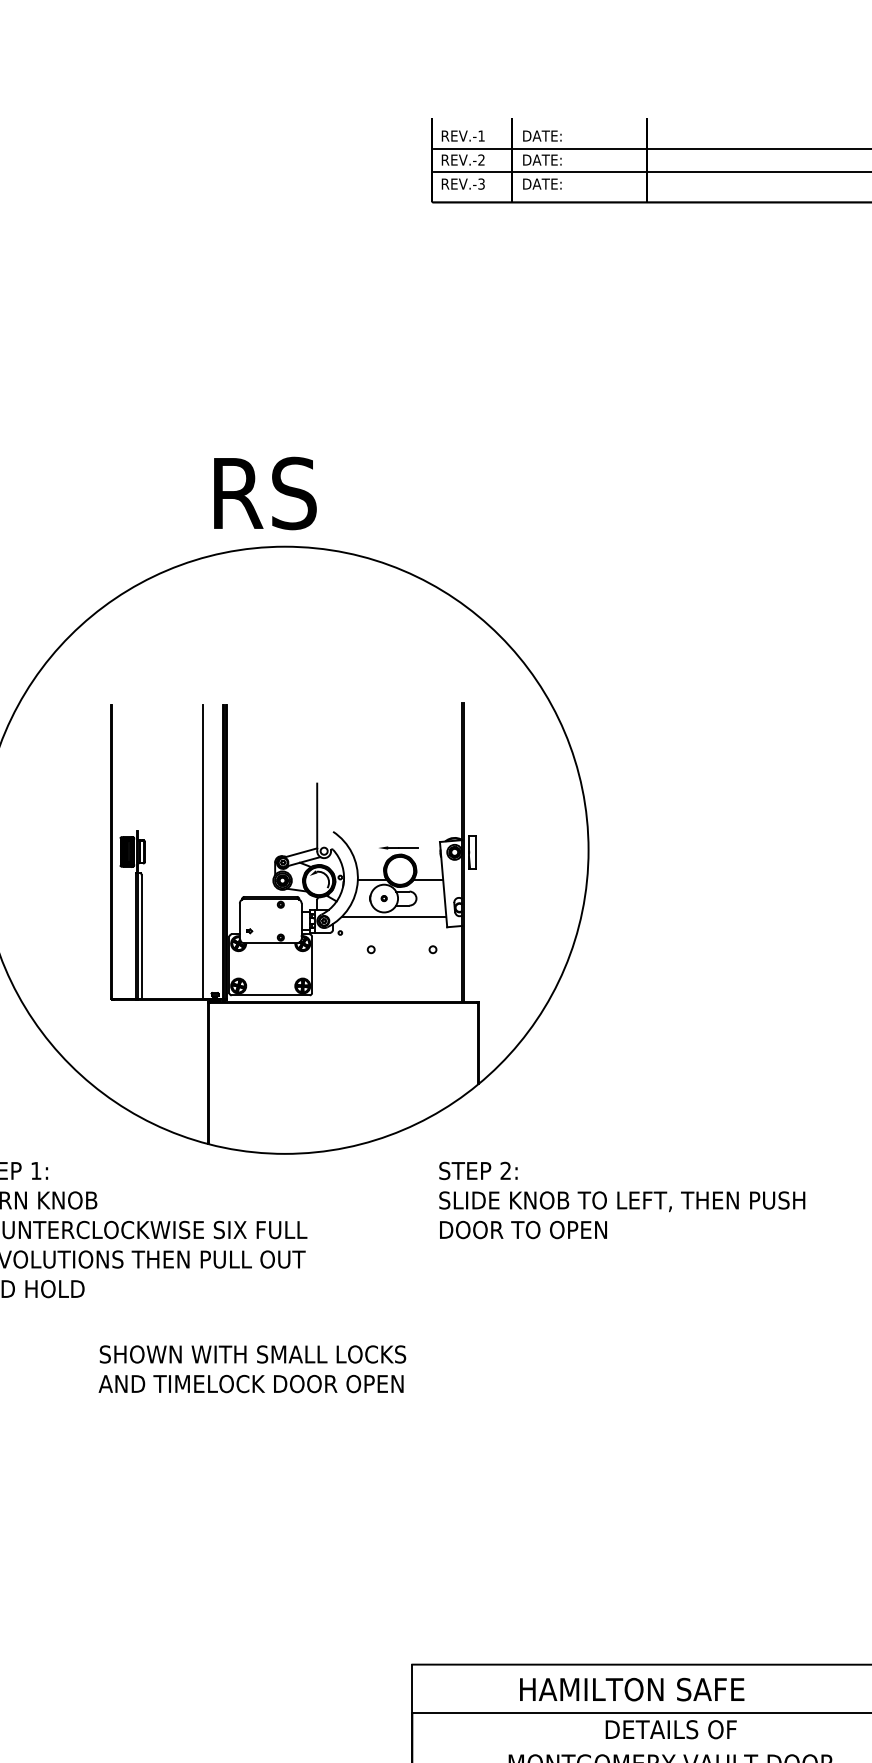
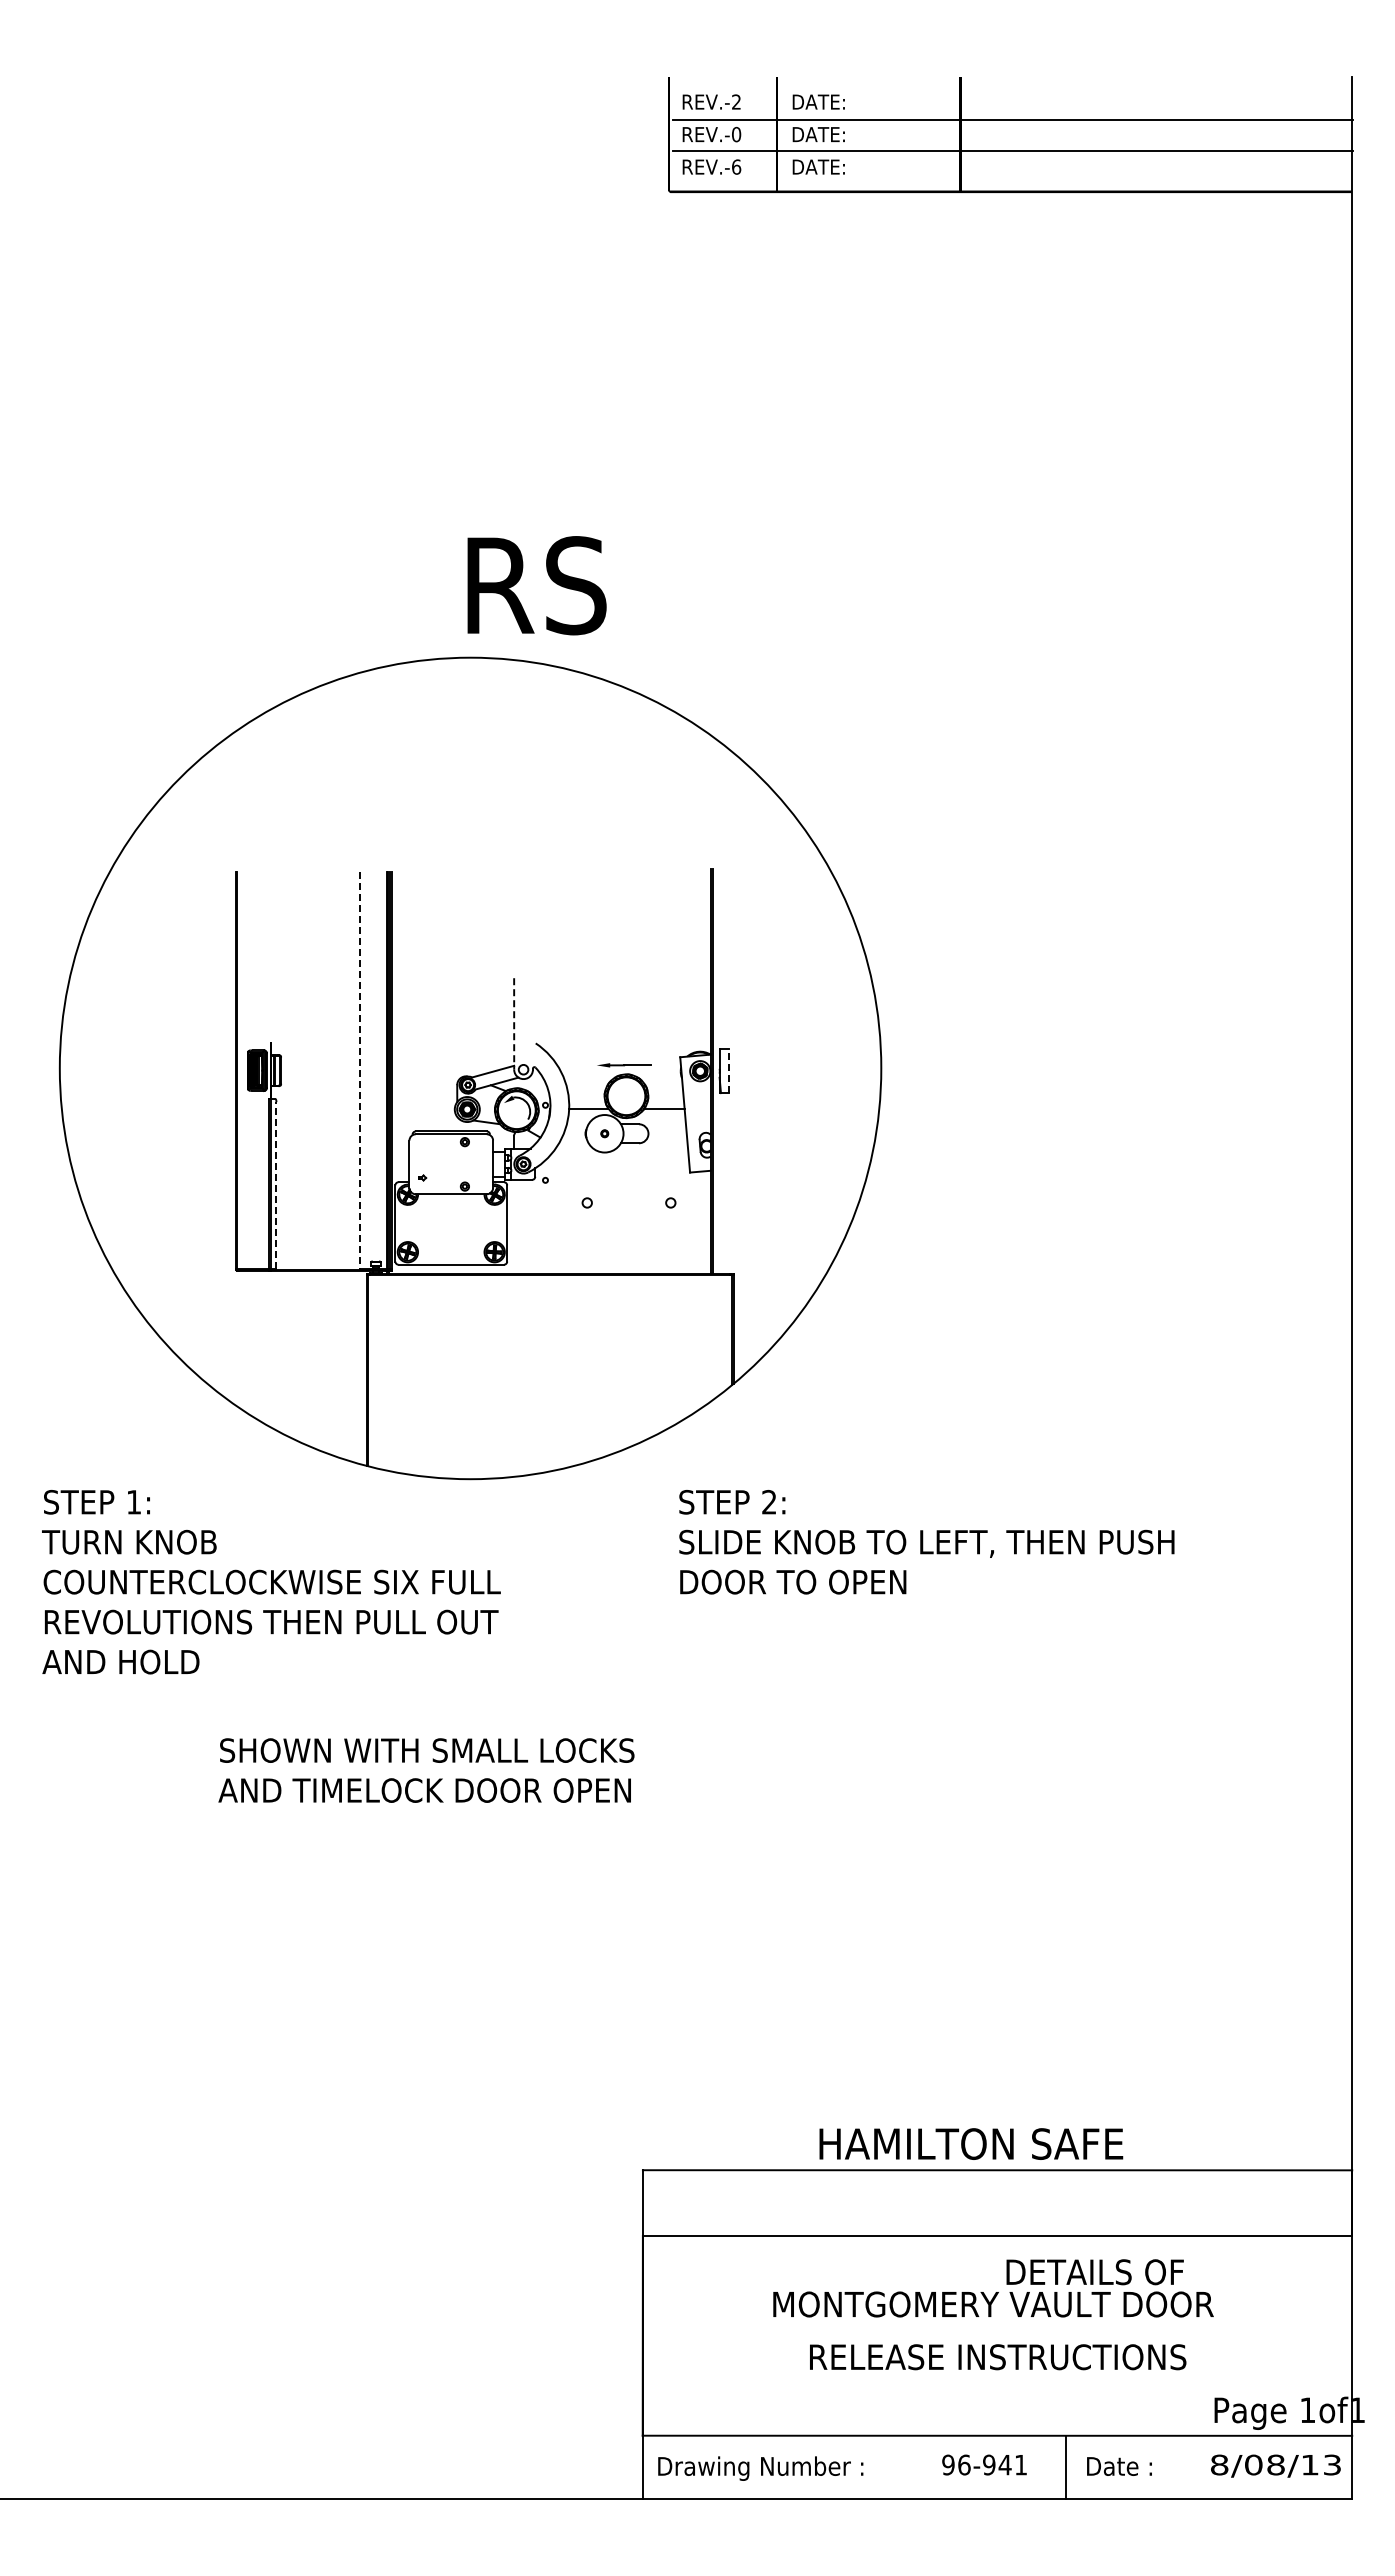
text: (481, 135) -> (736, 101), REV.-1 -> REV.-2
text: (481, 160) -> (736, 134), REV.-2 -> REV.-0
text: (481, 183) -> (736, 166), REV.-3 -> REV.-6
text: (264, 493) -> (536, 585), moved
line: (317, 817) -> (514, 1023), solid -> dashed
line: (202, 851) -> (359, 1070), solid -> dashed
line: (476, 852) -> (729, 1071), solid -> dashed
line: (393, 916) -> (617, 1158), removed
line: (141, 936) -> (276, 1185), solid -> dashed
text: (632, 1689) -> (971, 2143), moved
text: (670, 1729) -> (1094, 2272), moved

